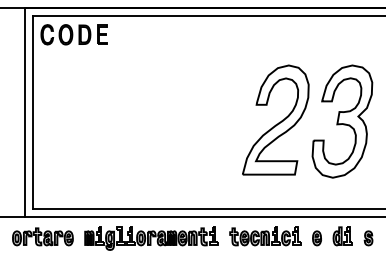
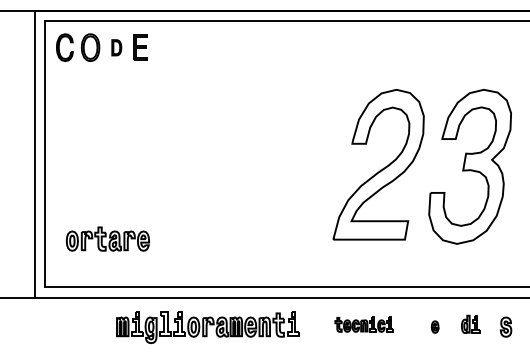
part: (84, 34) -> (116, 47), size x0.6
part: (42, 236) -> (107, 238), moved
part: (265, 236) -> (364, 324), size x0.6
part: (342, 236) -> (470, 324), size x0.7
part: (316, 237) -> (434, 326), size x0.6

